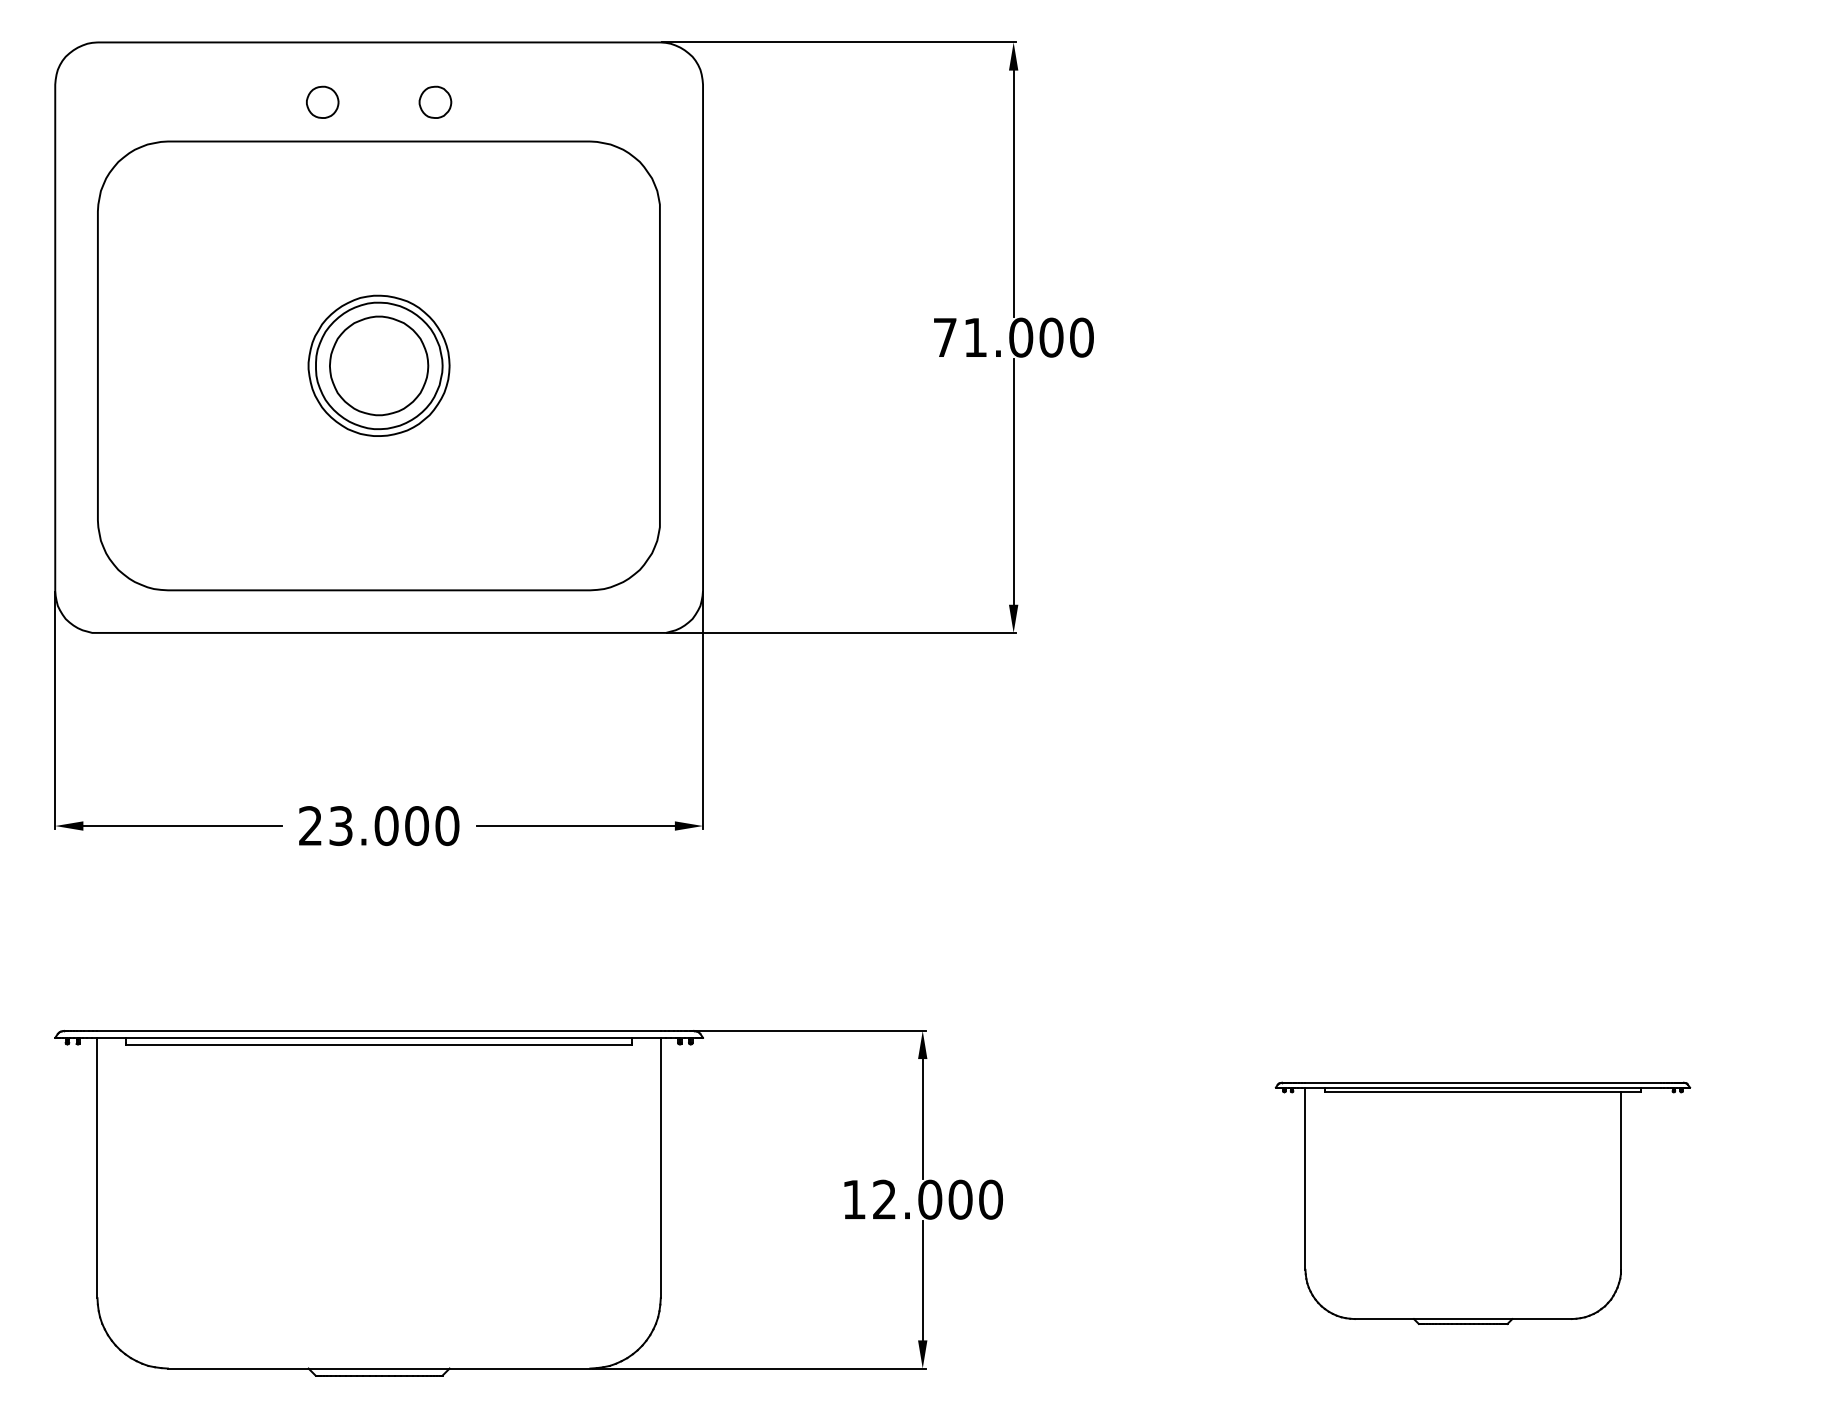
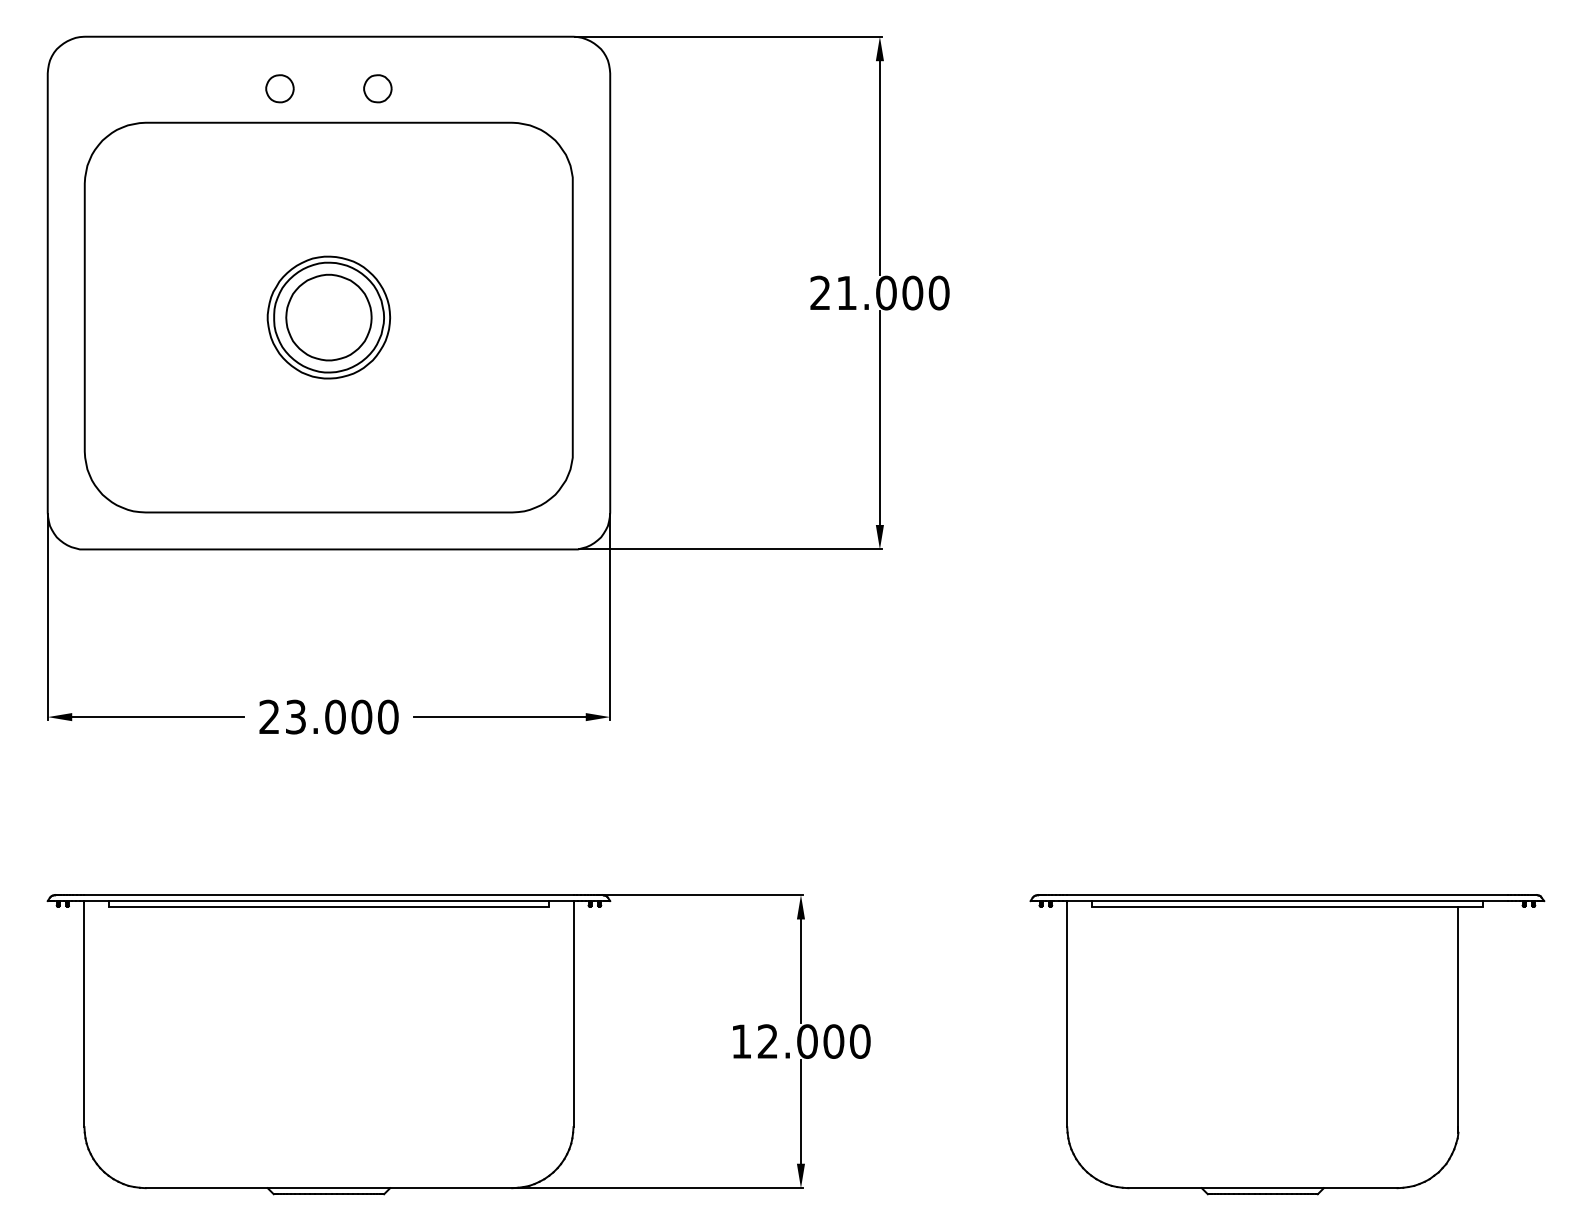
text: (945, 337) -> (820, 292), 71.000 -> 21.000
part: (1483, 1203) -> (1287, 1044), size x1.43

